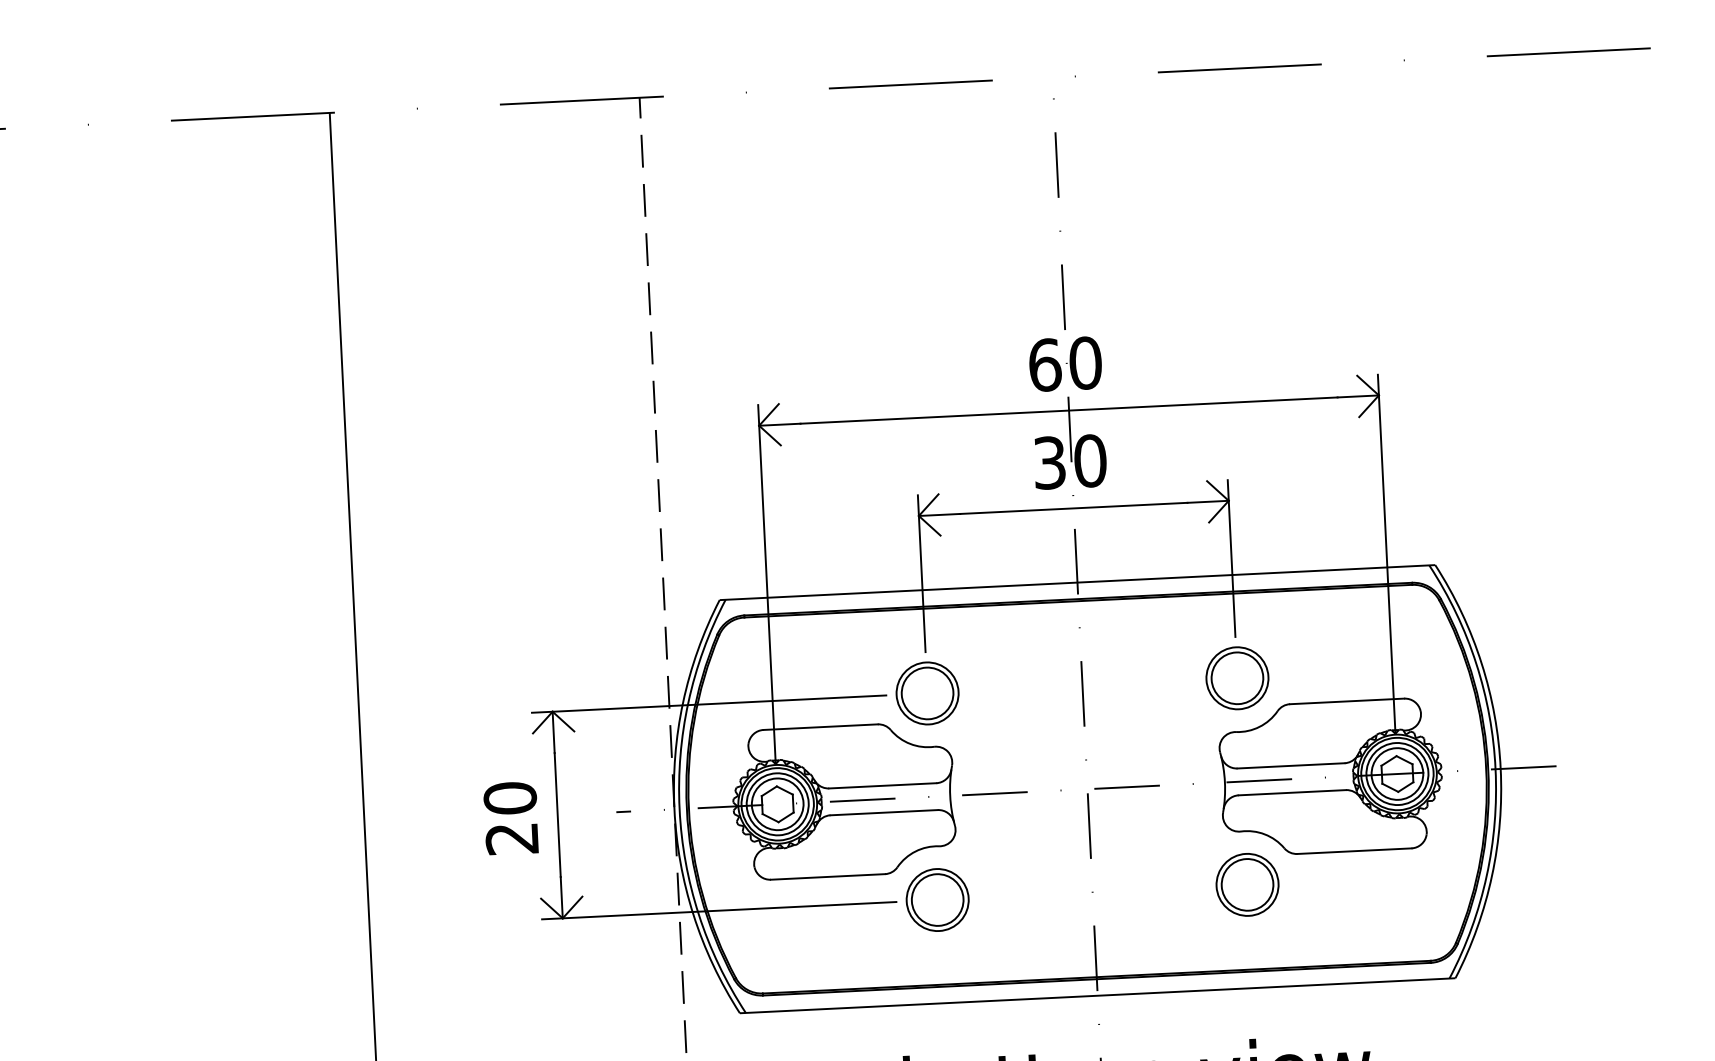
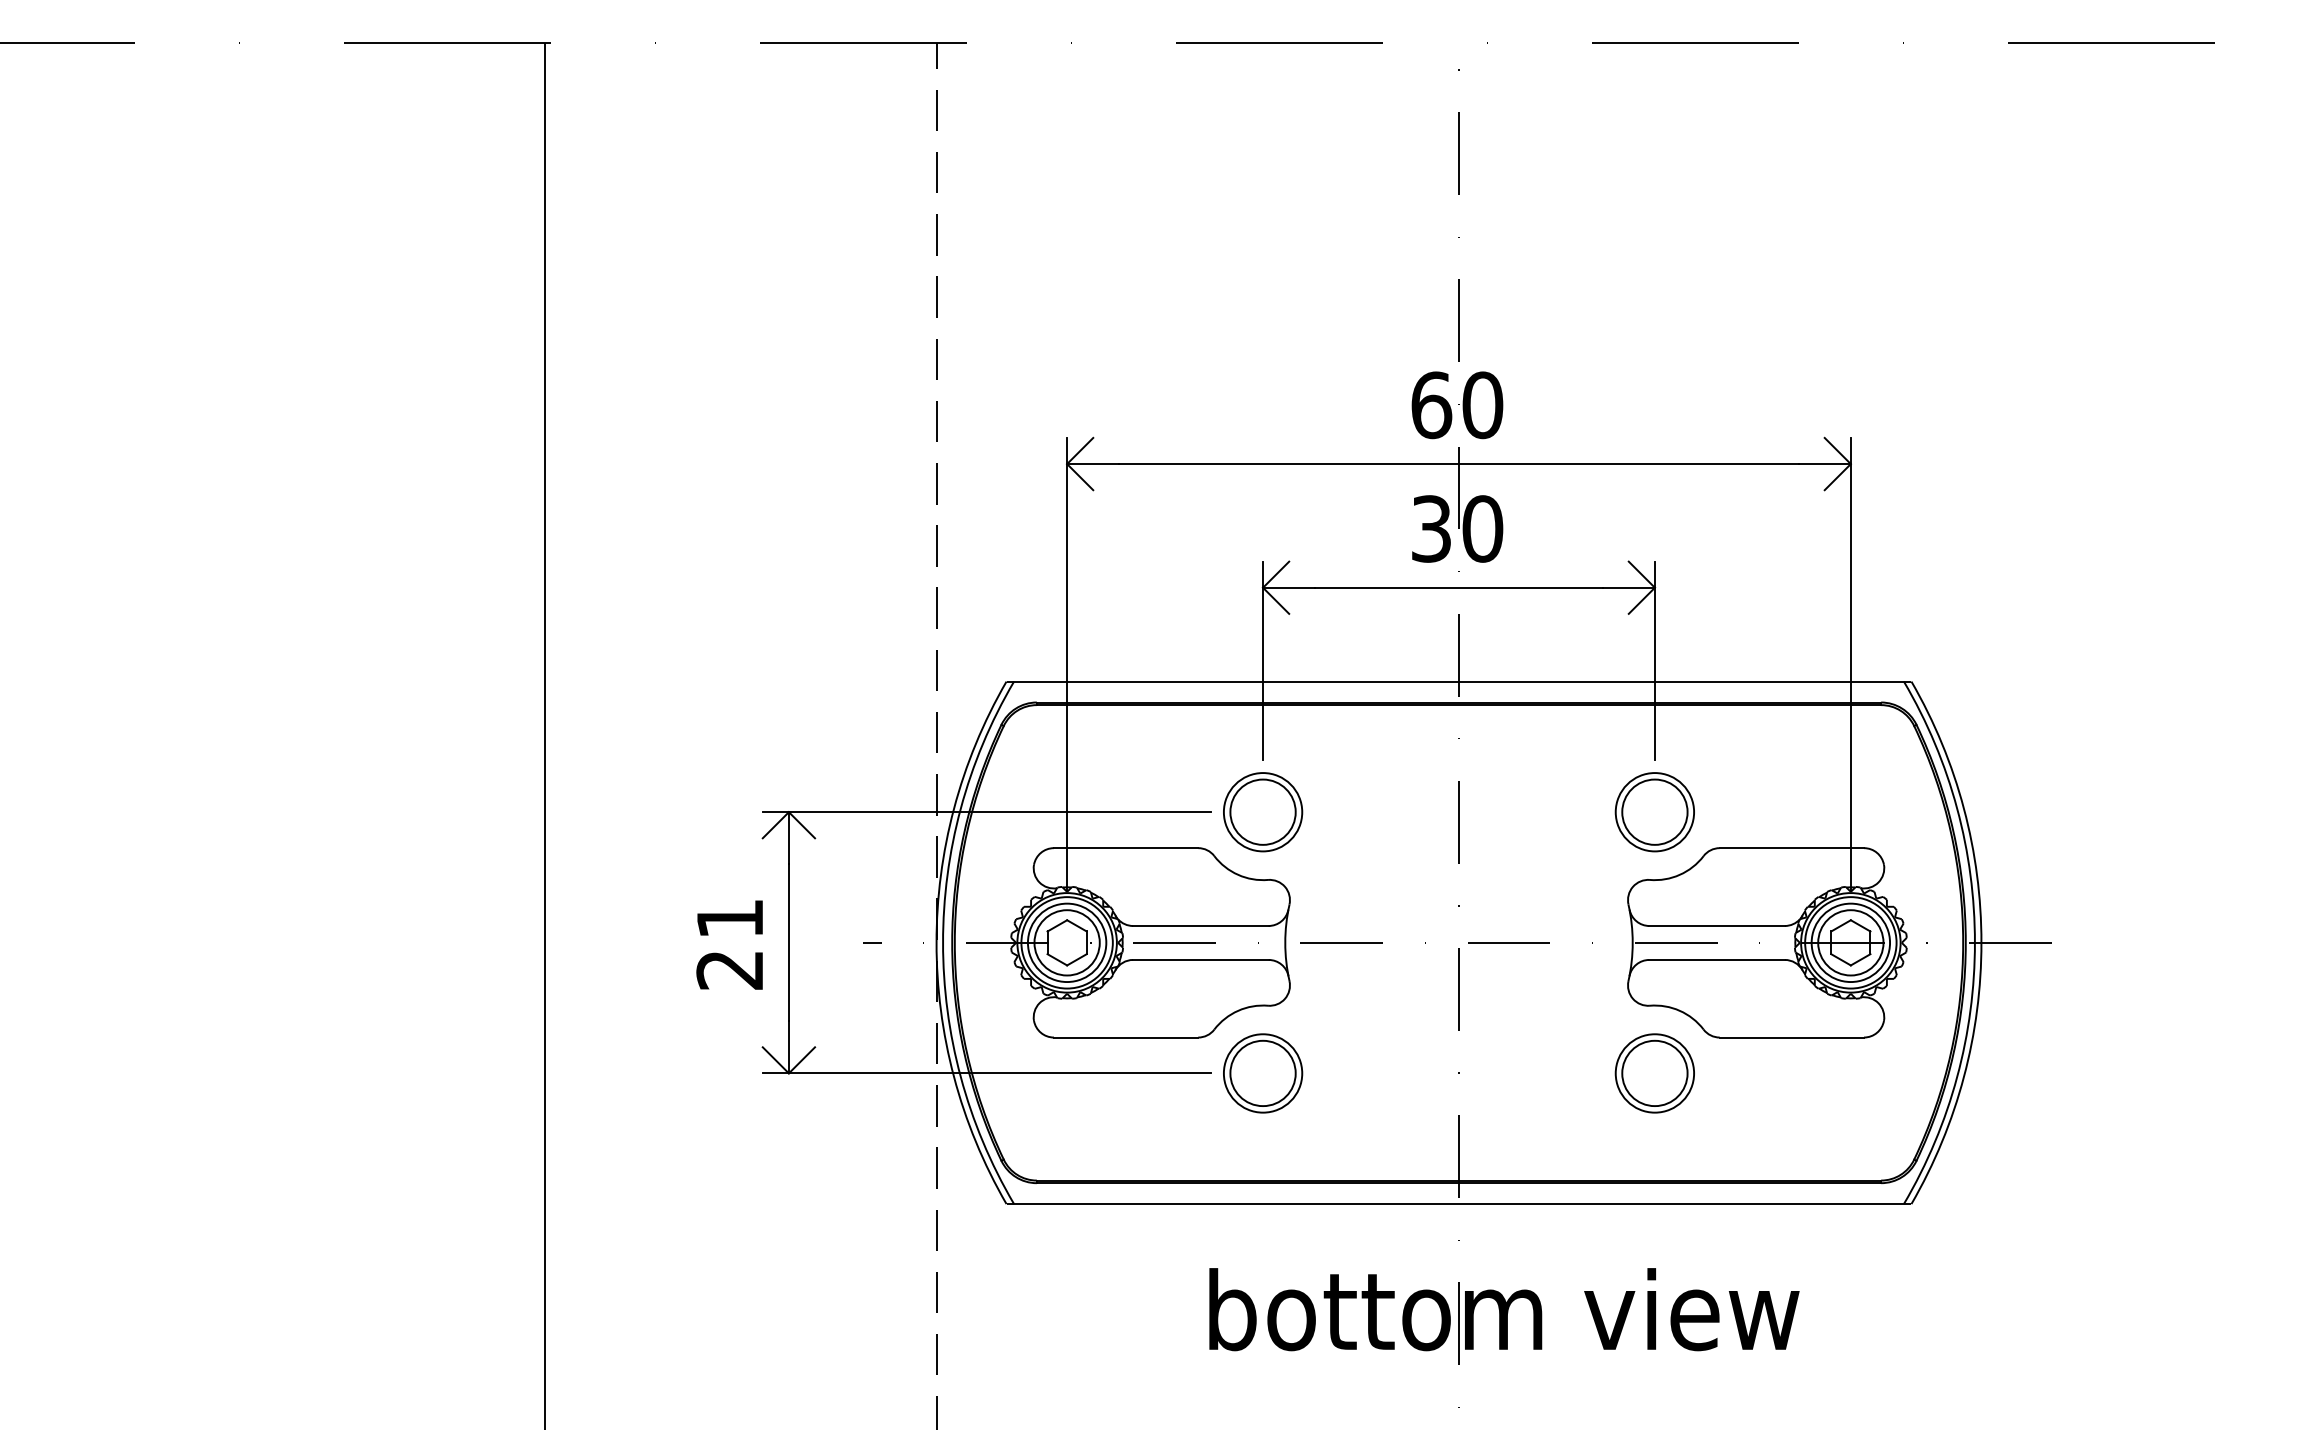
text: (509, 798) -> (729, 918), 20 -> 21

